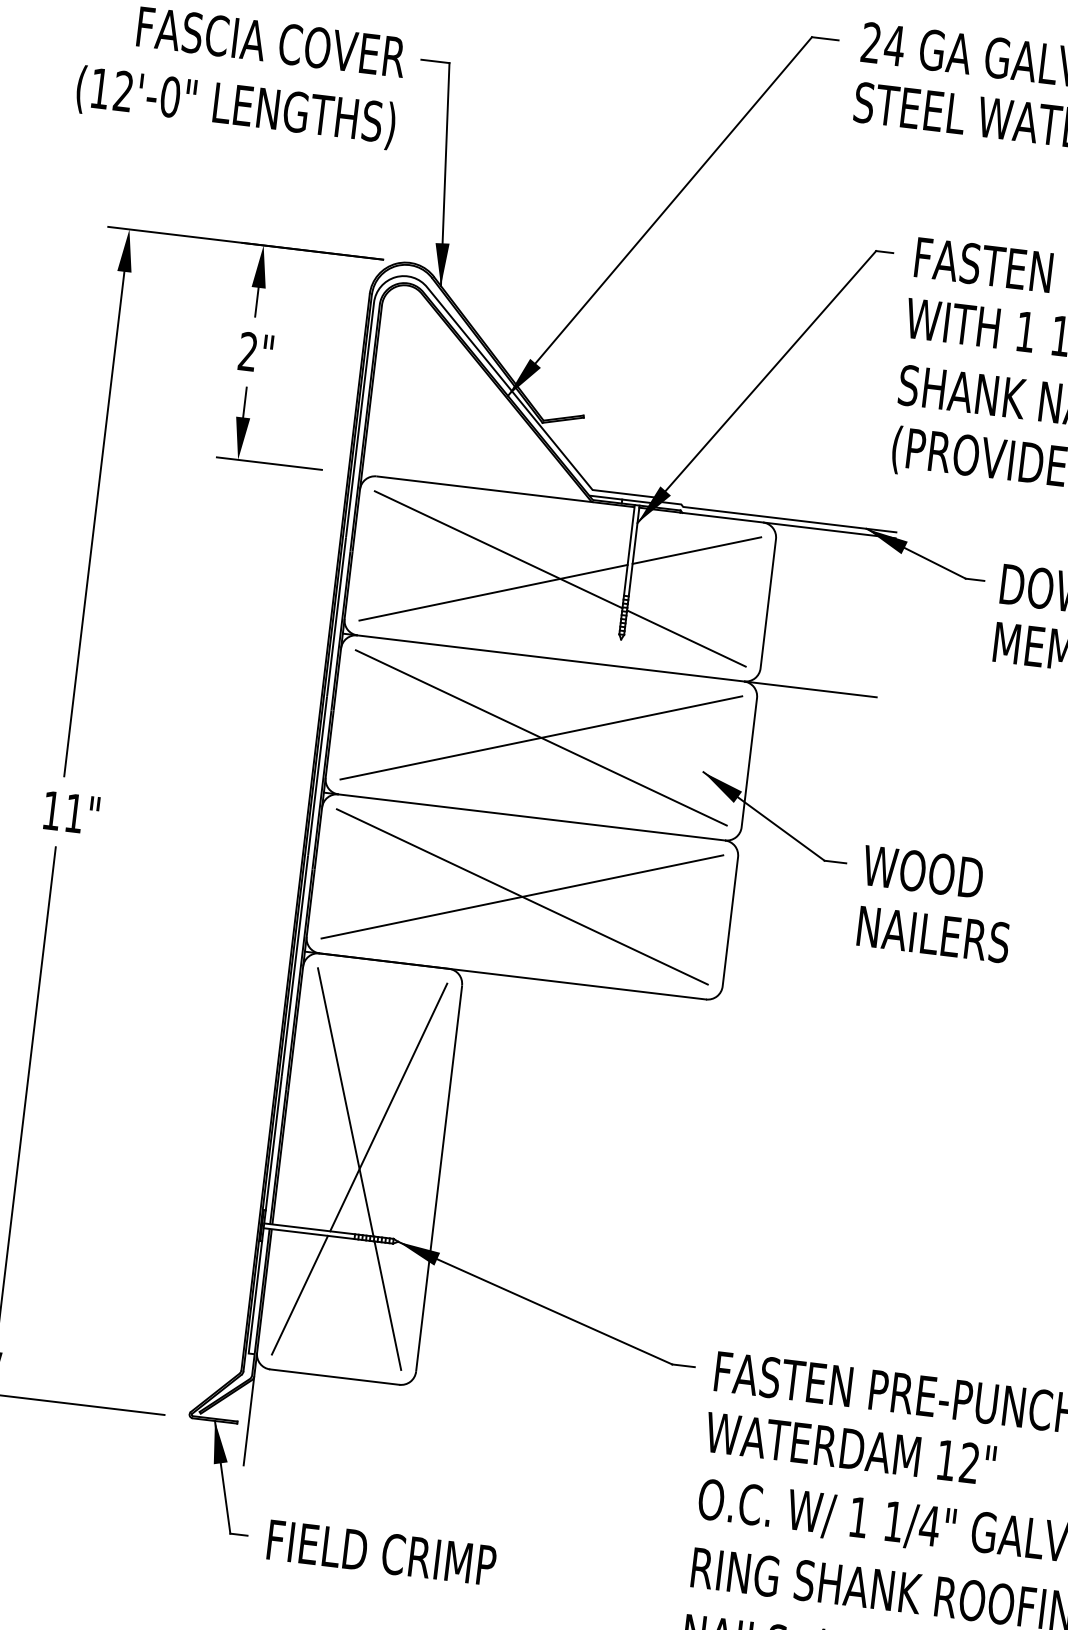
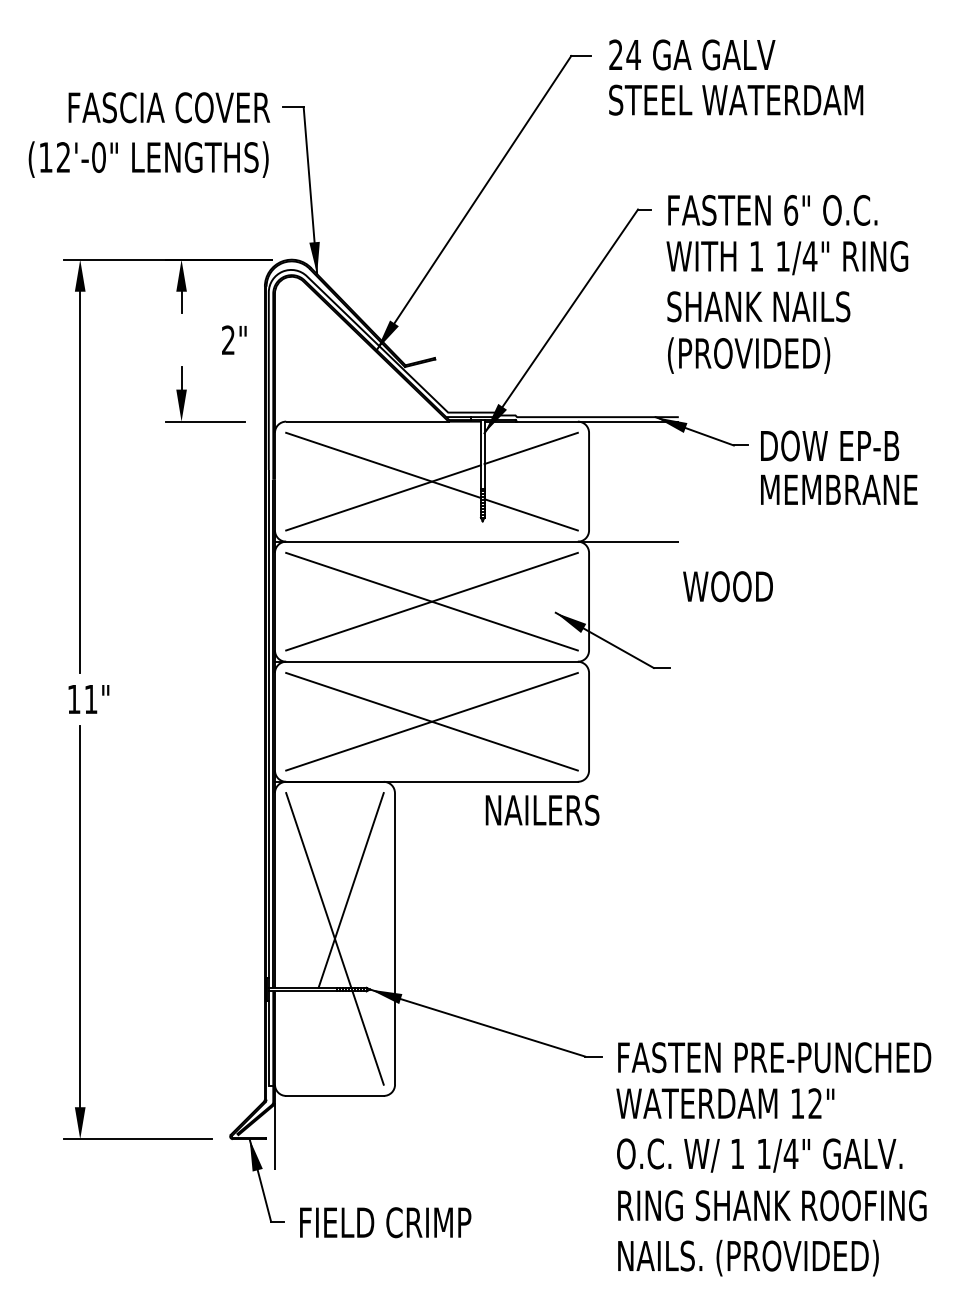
text: (256, 351) -> (234, 339), moved
text: (922, 871) -> (727, 586), moved
text: (933, 933) -> (542, 809), moved
line: (299, 1294) -> (301, 1037), removed

